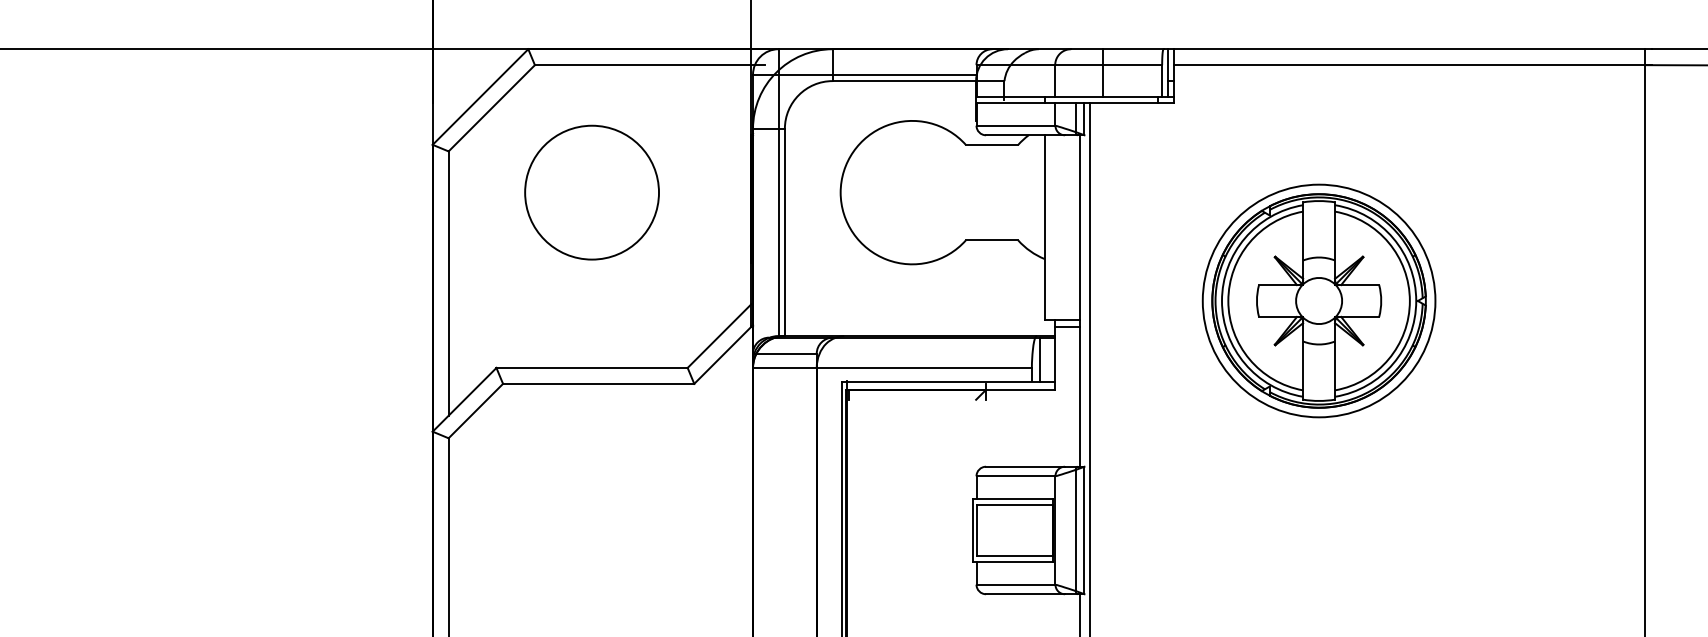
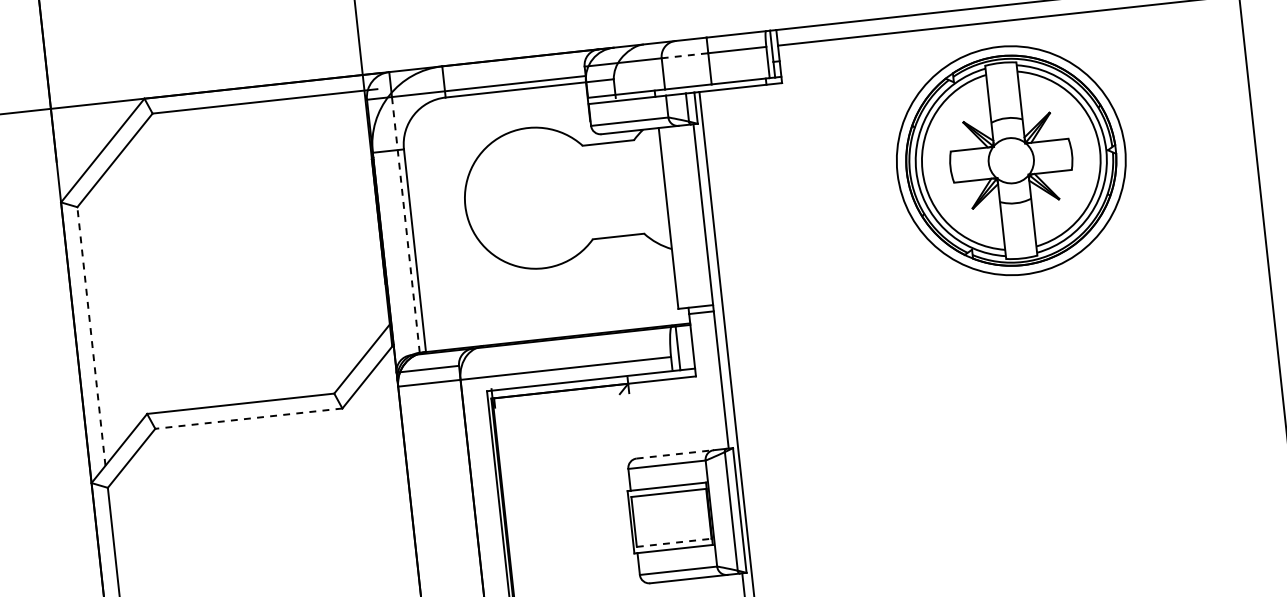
line: (1079, 65) -> (685, 56), solid -> dashed
circle: (591, 192) -> (221, 232), removed
line: (778, 205) -> (405, 225), solid -> dashed
line: (448, 283) -> (91, 336), solid -> dashed
part: (1318, 300) -> (1010, 160), moved
line: (598, 383) -> (248, 418), solid -> dashed
line: (1026, 466) -> (676, 454), solid -> dashed
line: (1015, 555) -> (674, 542), solid -> dashed

